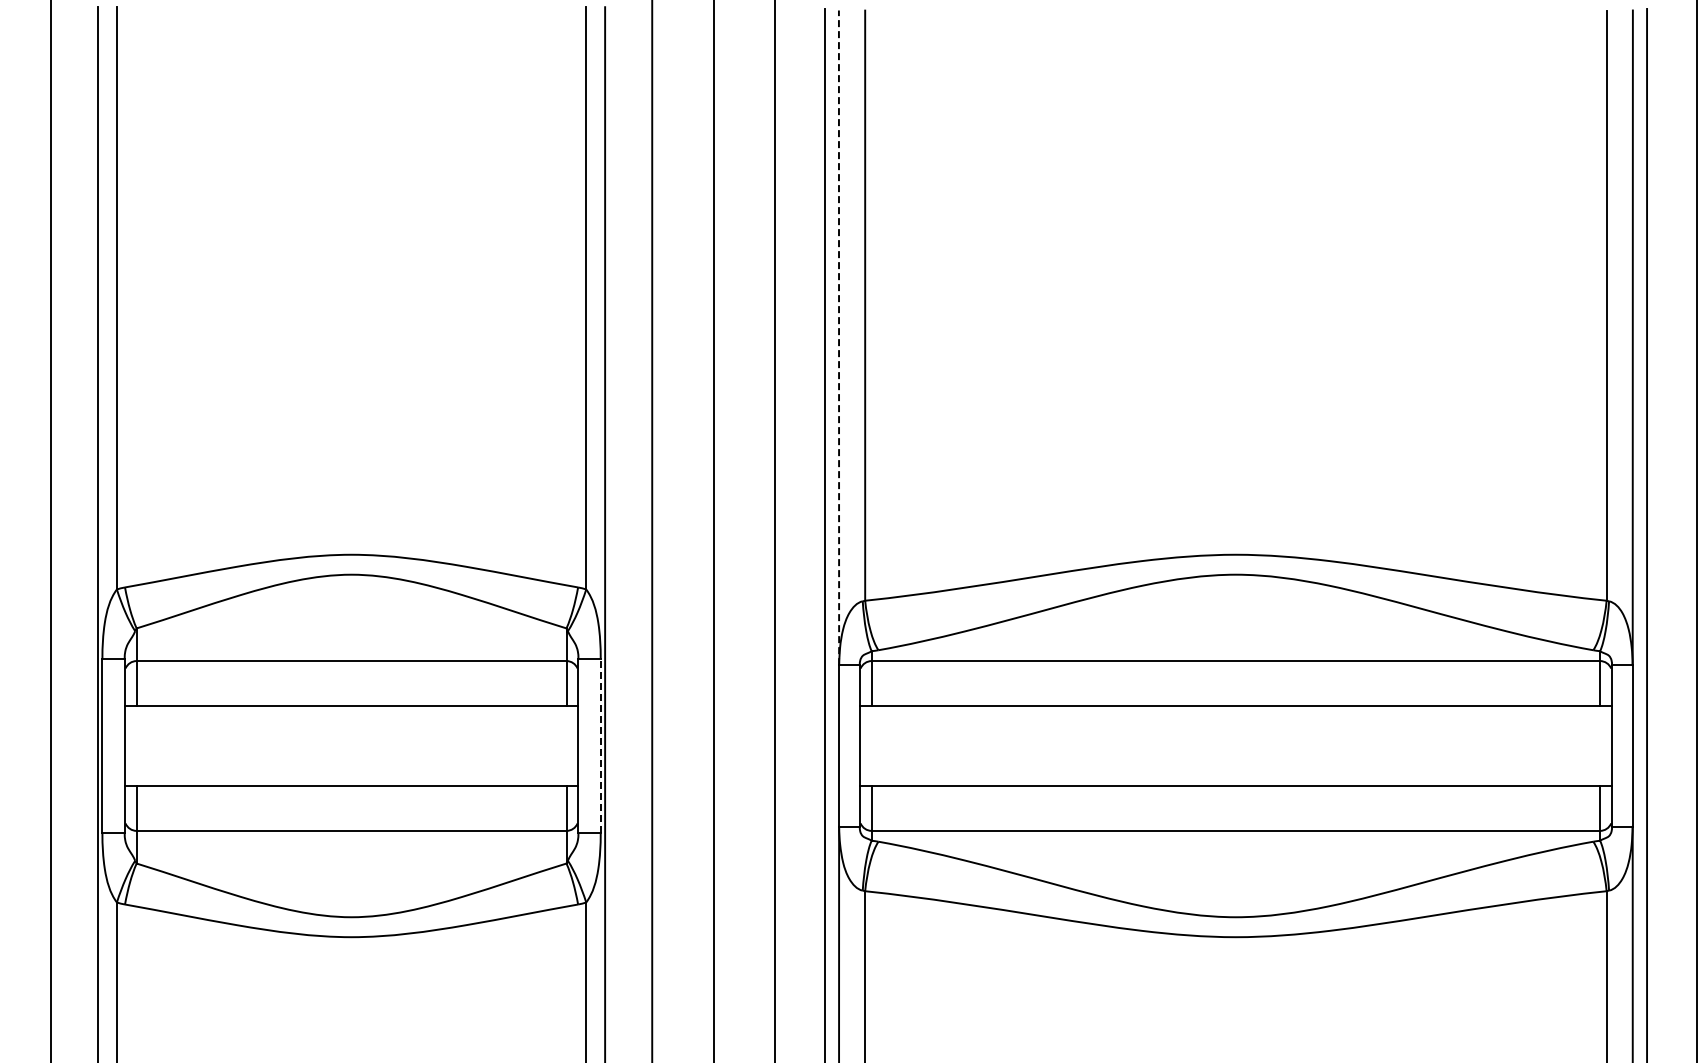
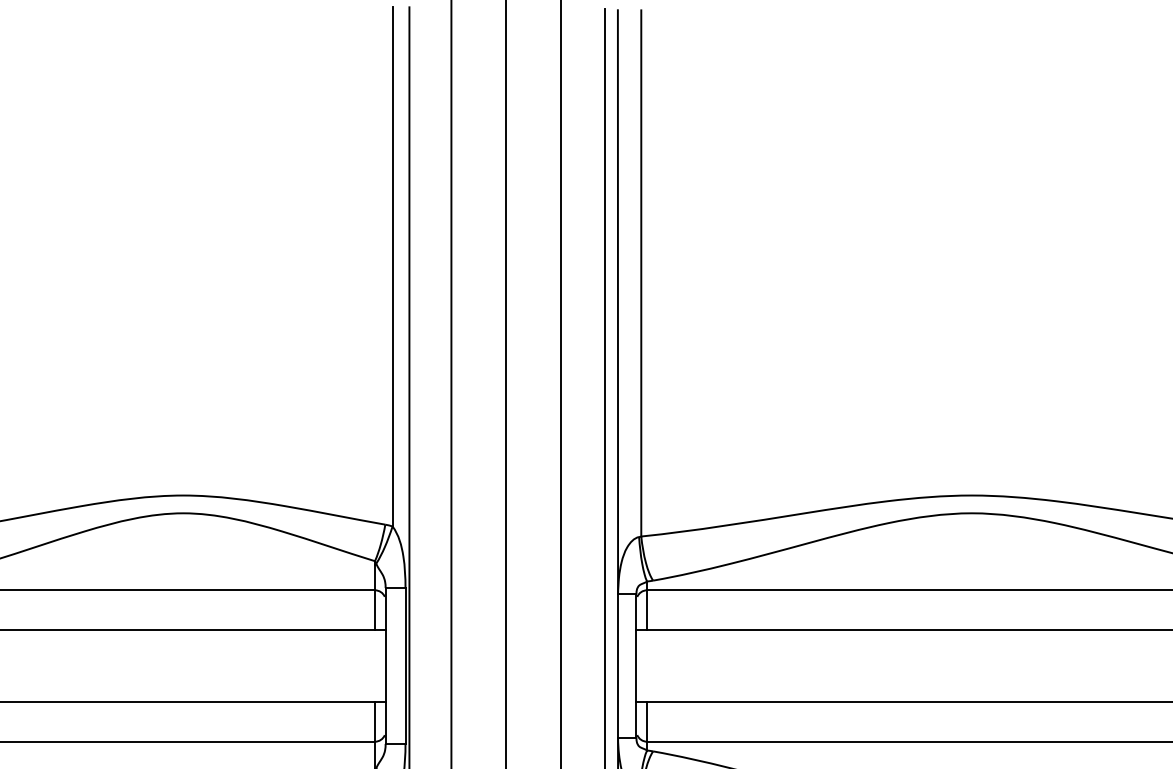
line: (839, 337) -> (618, 301), dashed -> solid
line: (600, 745) -> (405, 665), dashed -> solid

